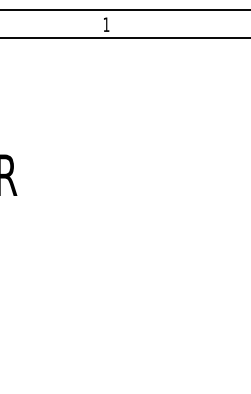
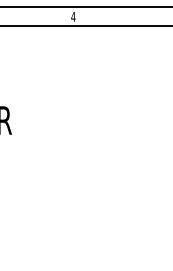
text: (106, 24) -> (73, 16), 1 -> 4

